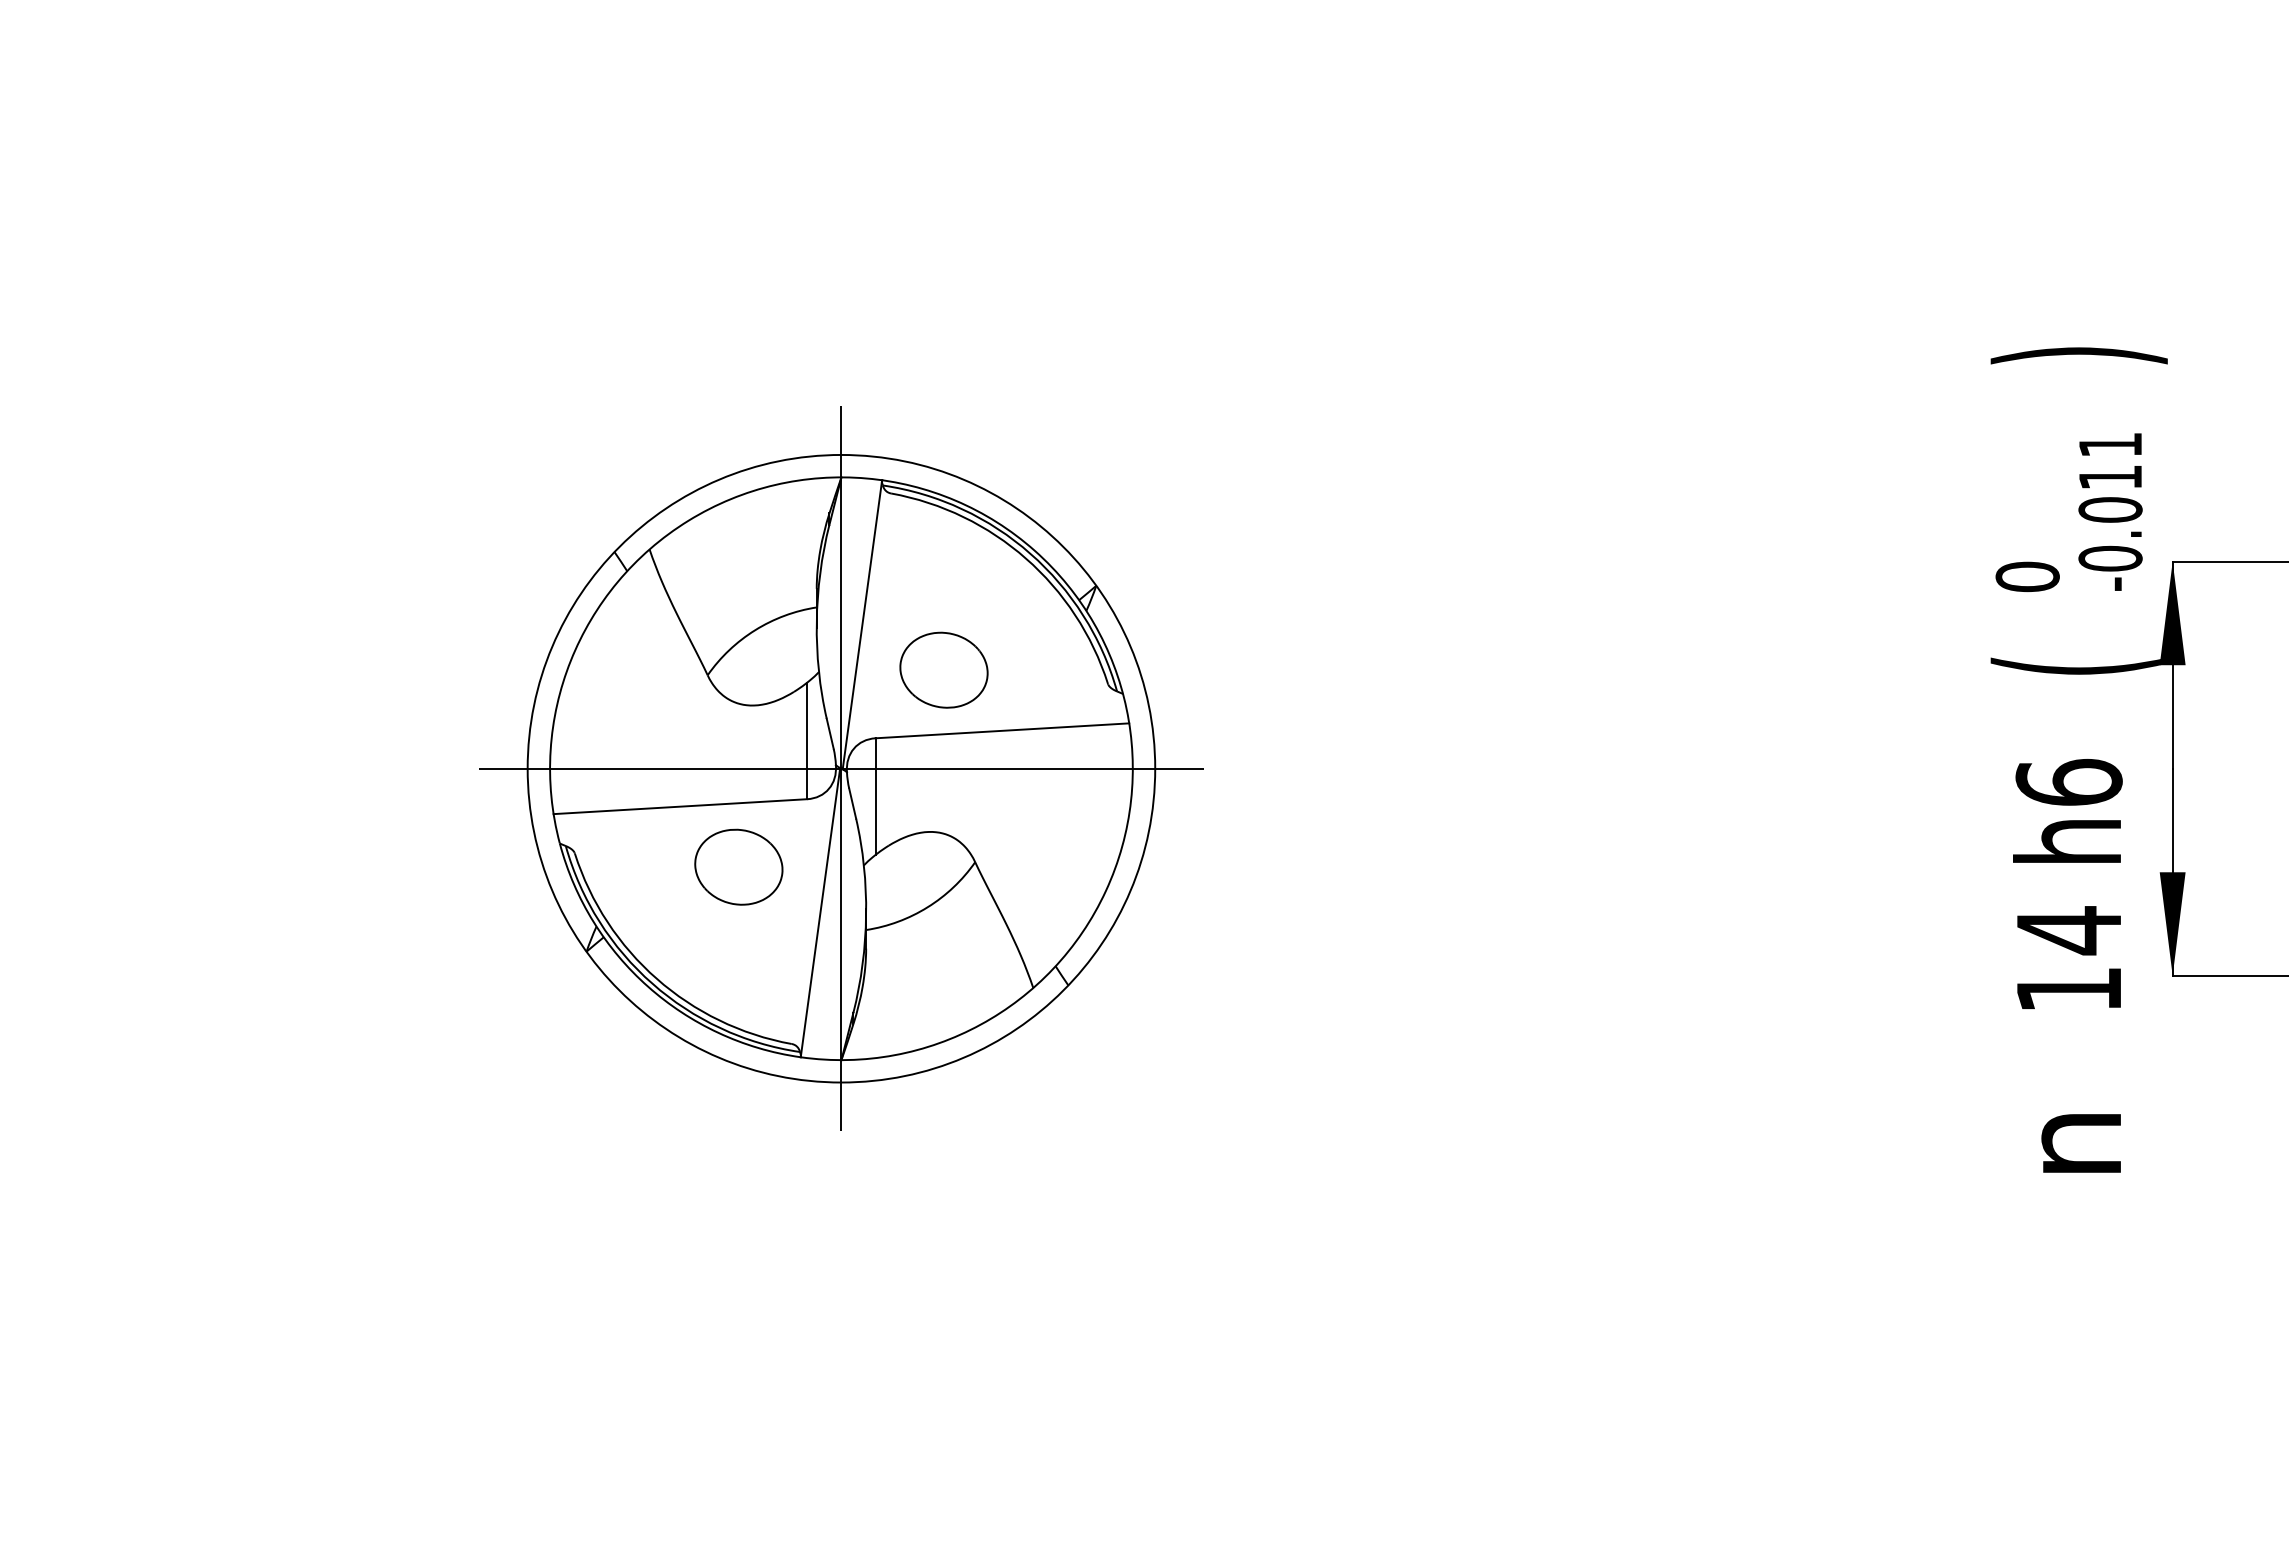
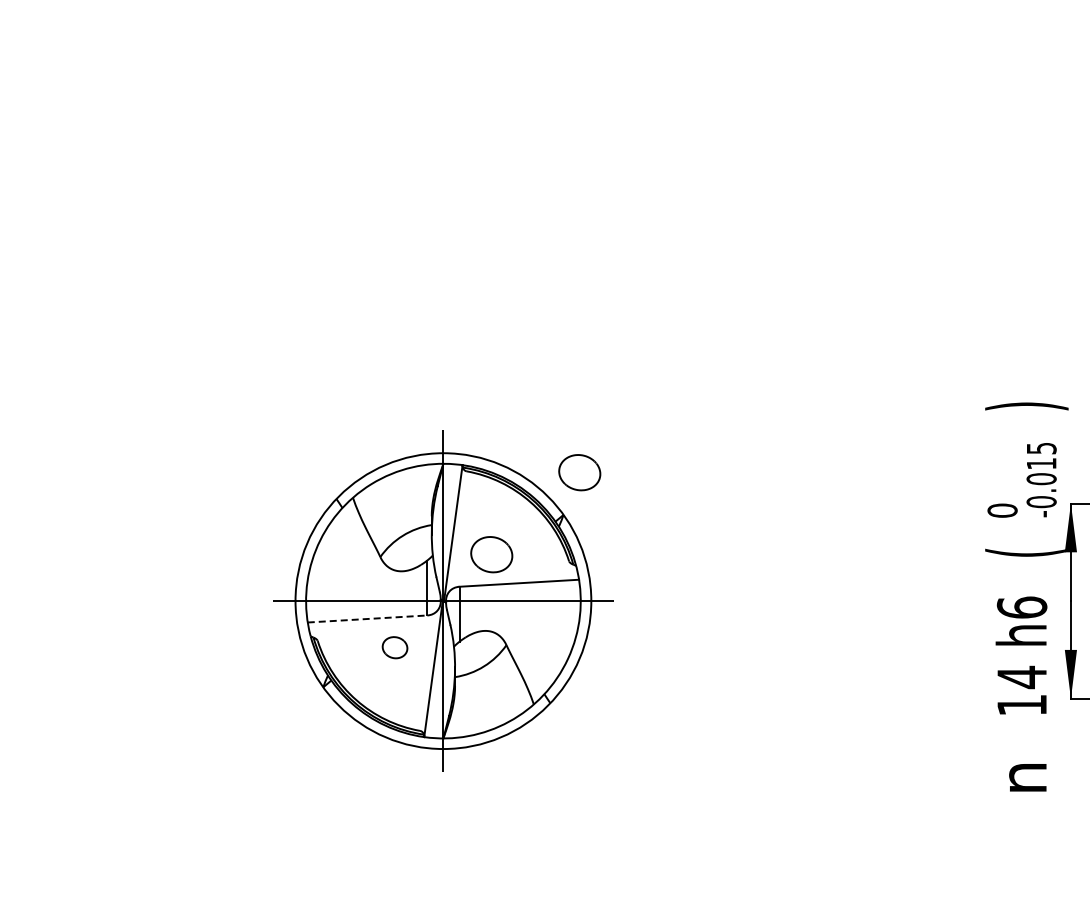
text: (2110, 444) -> (1041, 448), -0.011 -> -0.015
part: (1130, 495) -> (579, 472), added
line: (680, 805) -> (367, 618), solid -> dashed
part: (737, 867) -> (394, 647), size x0.6

